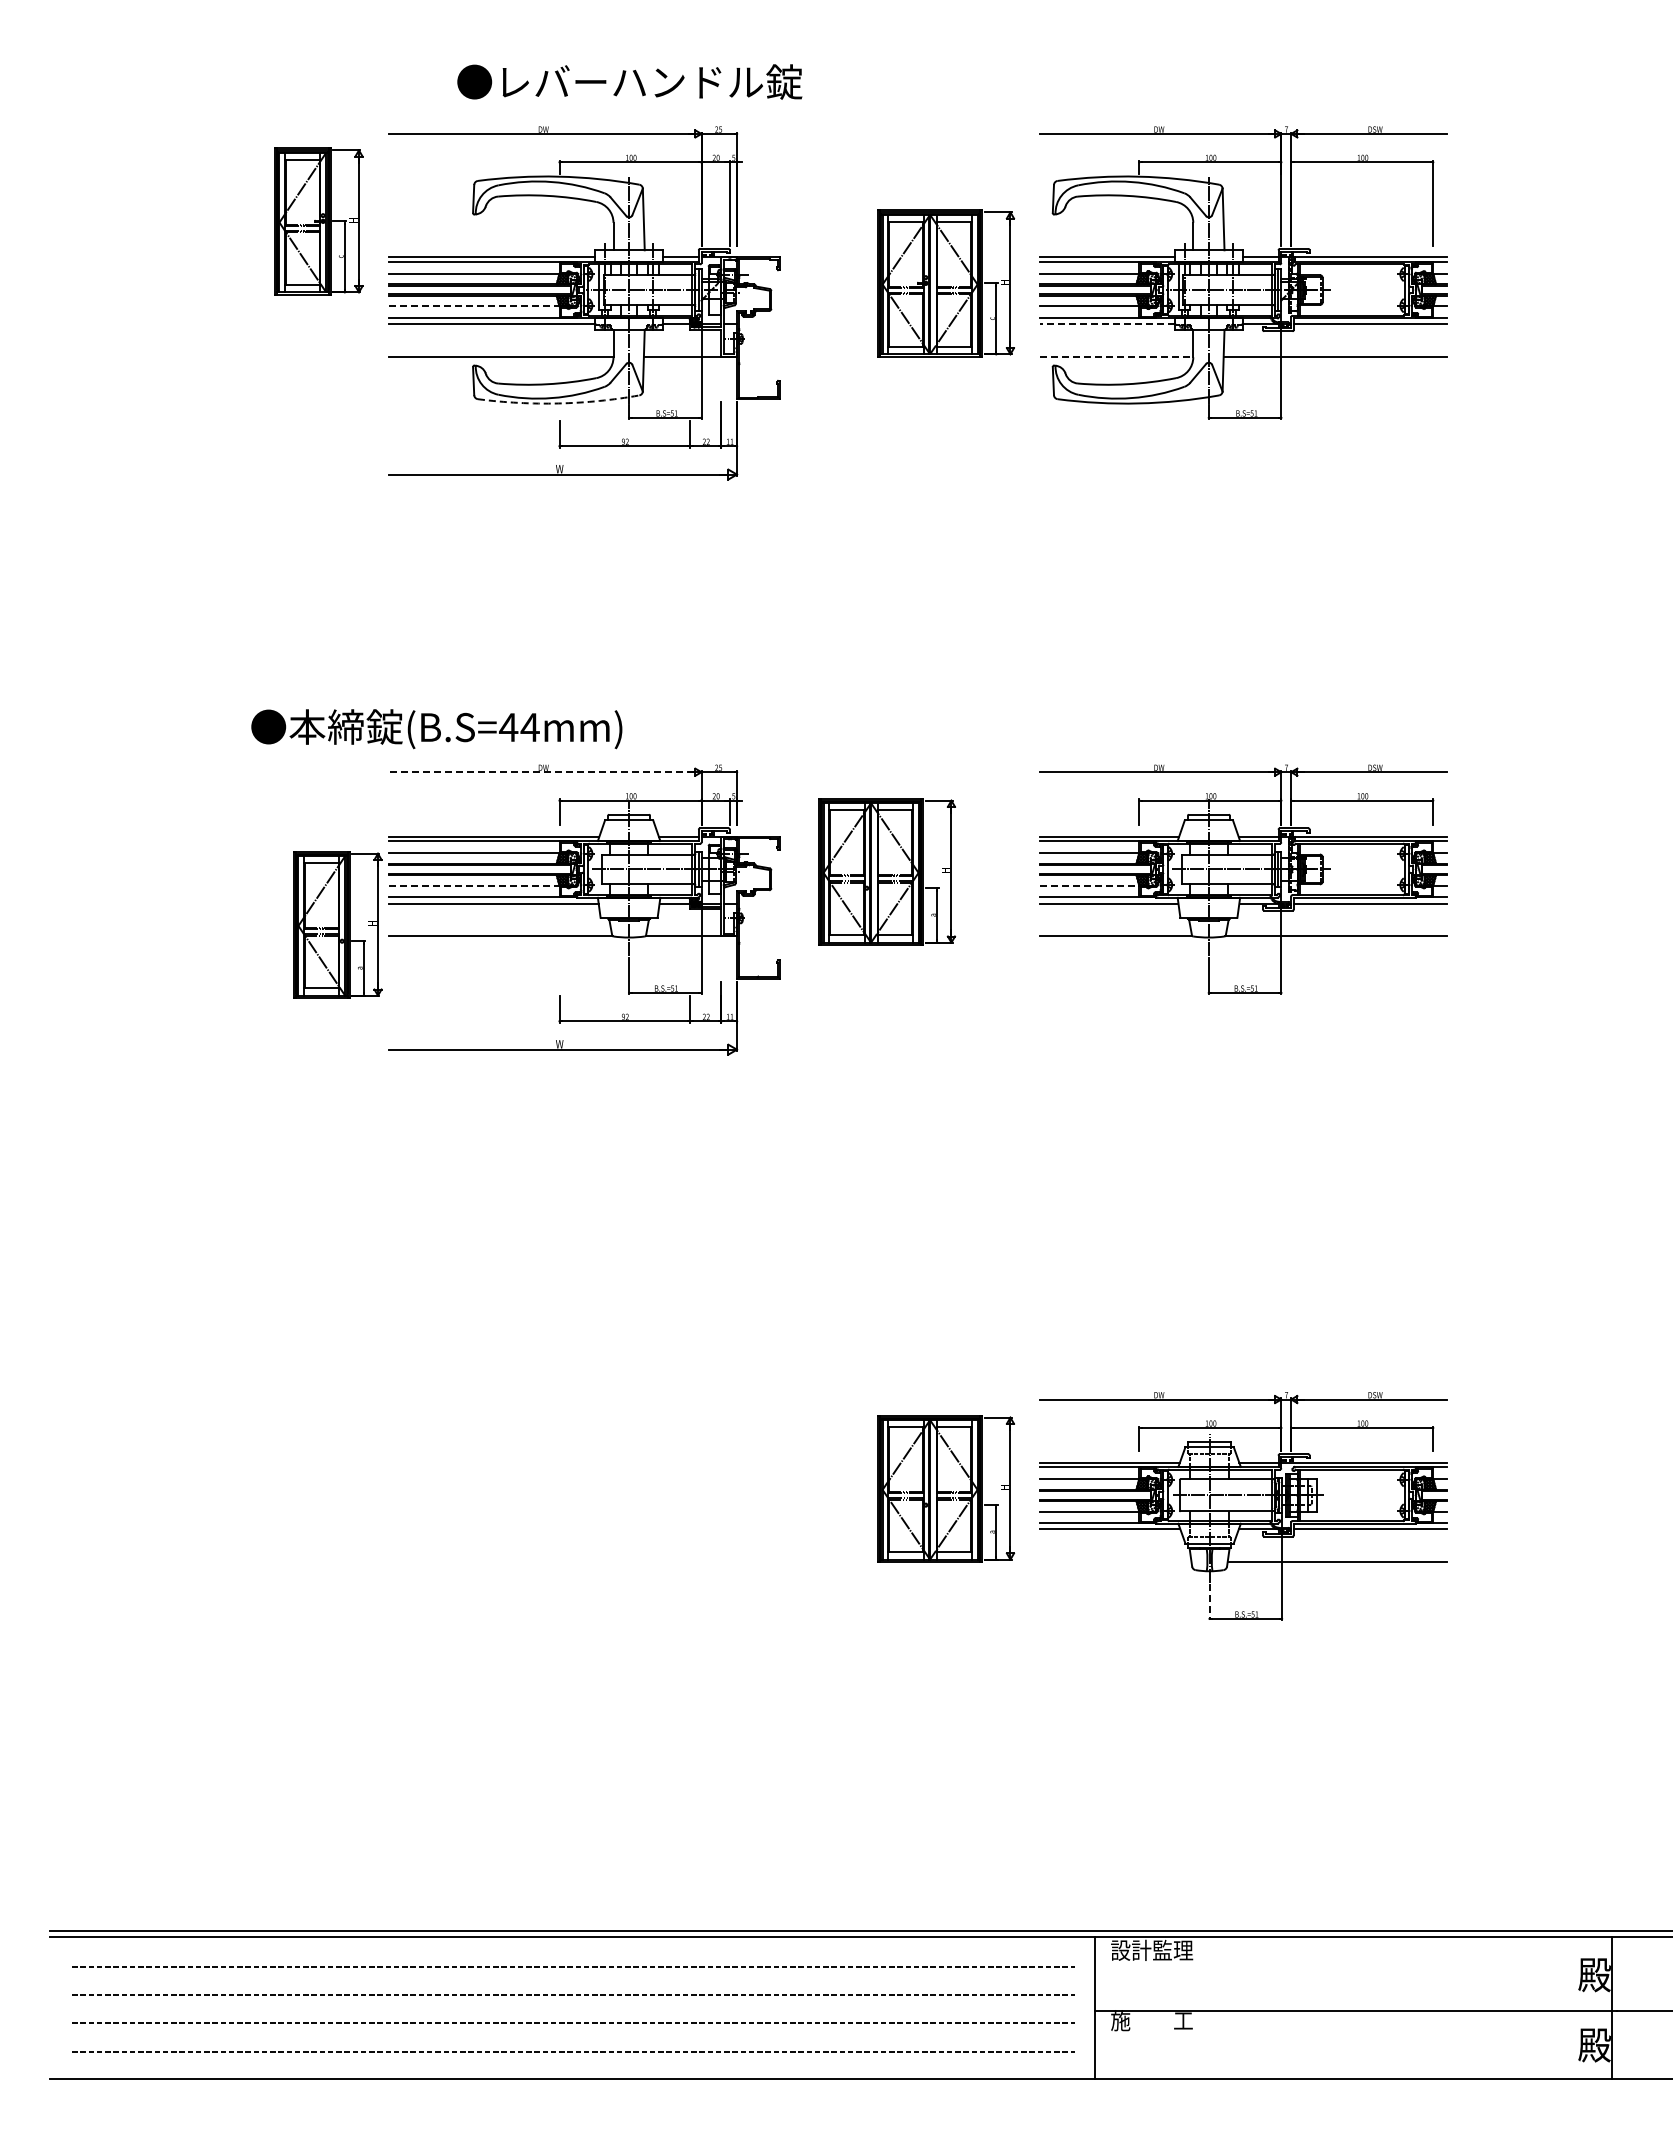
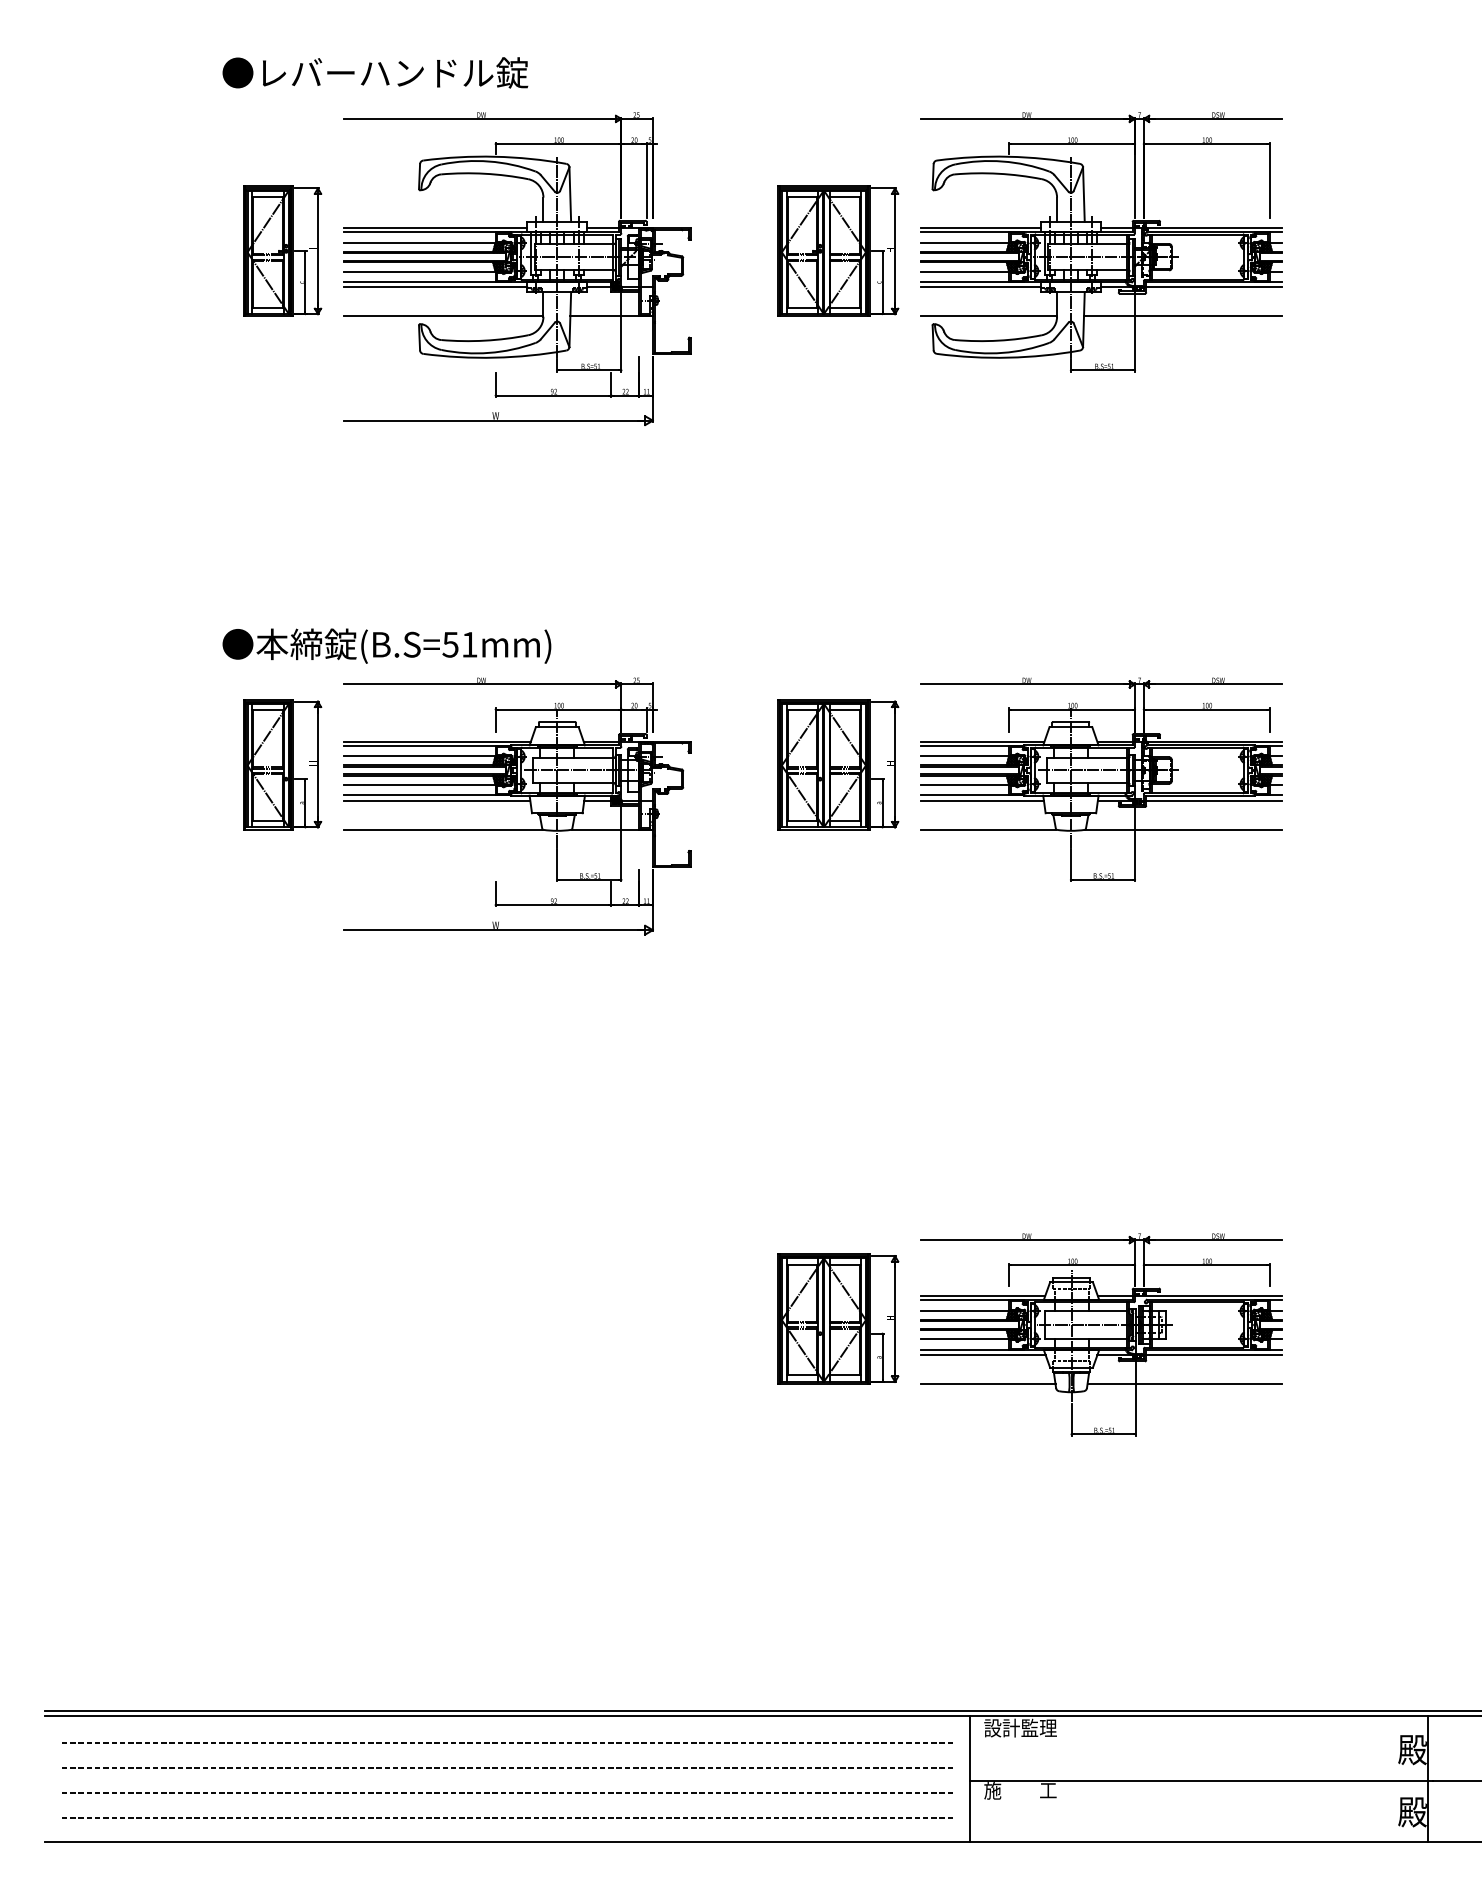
text: (629, 81) -> (375, 72), moved
part: (318, 221) -> (282, 251), moved
line: (474, 306) -> (420, 271), dashed -> solid
line: (1106, 324) -> (980, 287), dashed -> solid
line: (1116, 356) -> (989, 316), dashed -> solid
arc: (558, 403) -> (494, 357), dashed -> solid
text: (519, 727) -> (460, 644), (B.S=44mm) -> (B.S=51mm)
line: (541, 772) -> (479, 684), dashed -> solid
part: (887, 871) -> (838, 764), moved
line: (474, 885) -> (420, 784), dashed -> solid
line: (1089, 885) -> (965, 784), dashed -> solid
part: (337, 924) -> (282, 764), moved
line: (1116, 1562) -> (989, 1384), added
line: (1209, 1602) -> (1071, 1419), dashed -> solid

